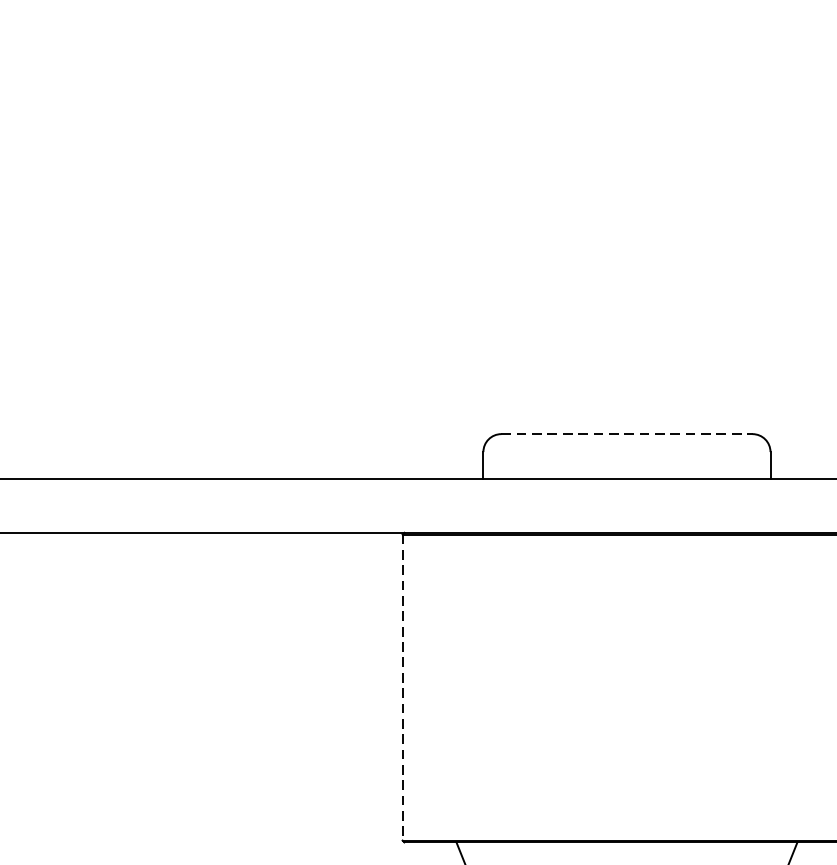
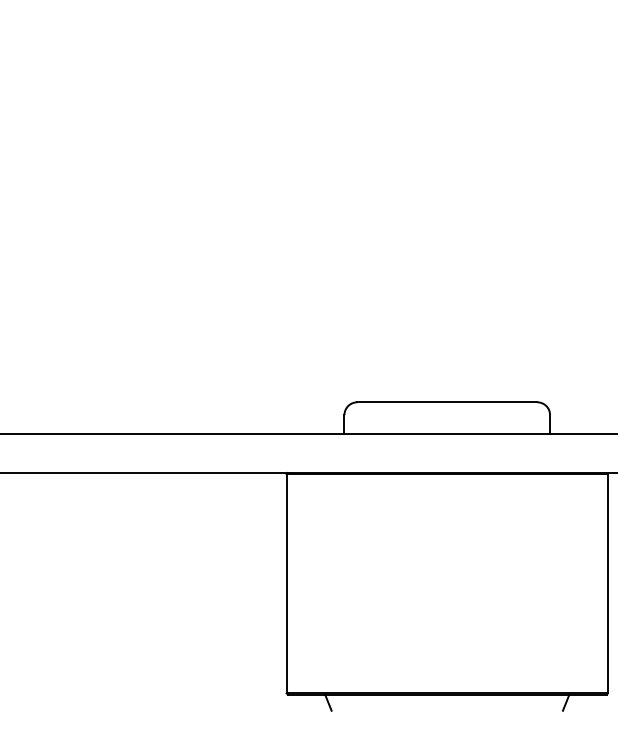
line: (627, 434) -> (447, 402), dashed -> solid
line: (402, 687) -> (286, 583), dashed -> solid

